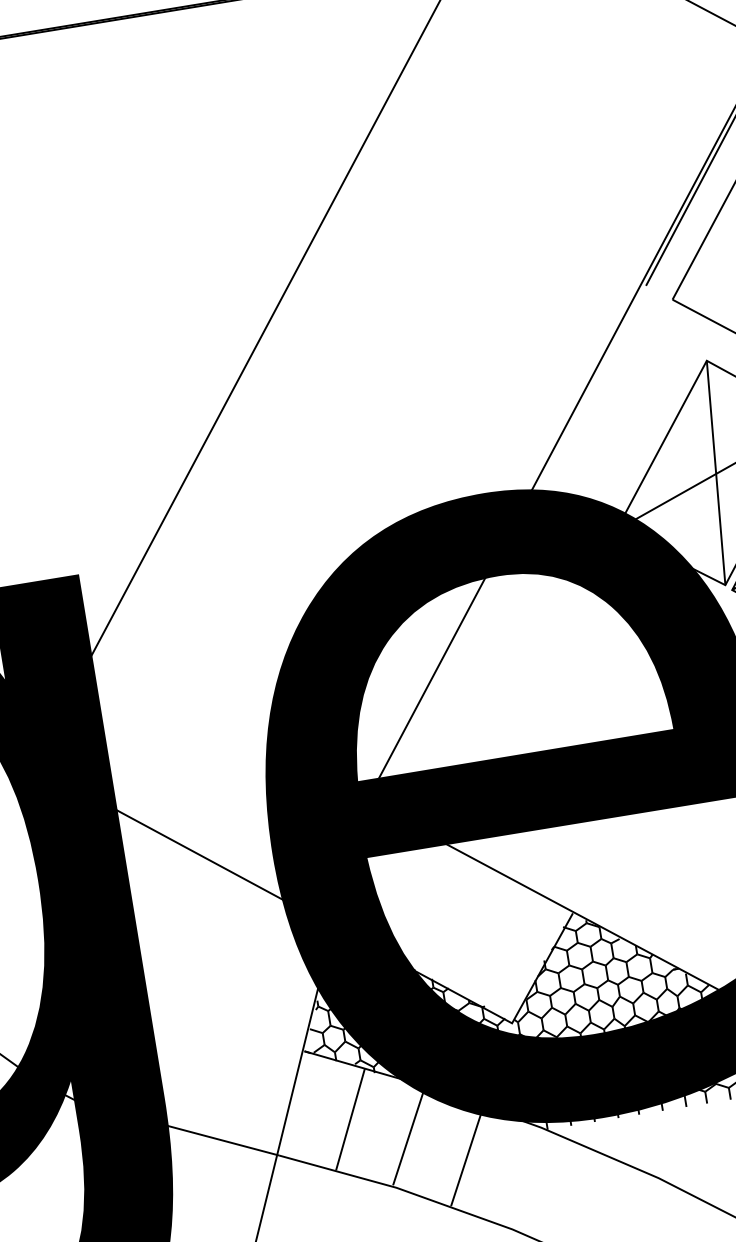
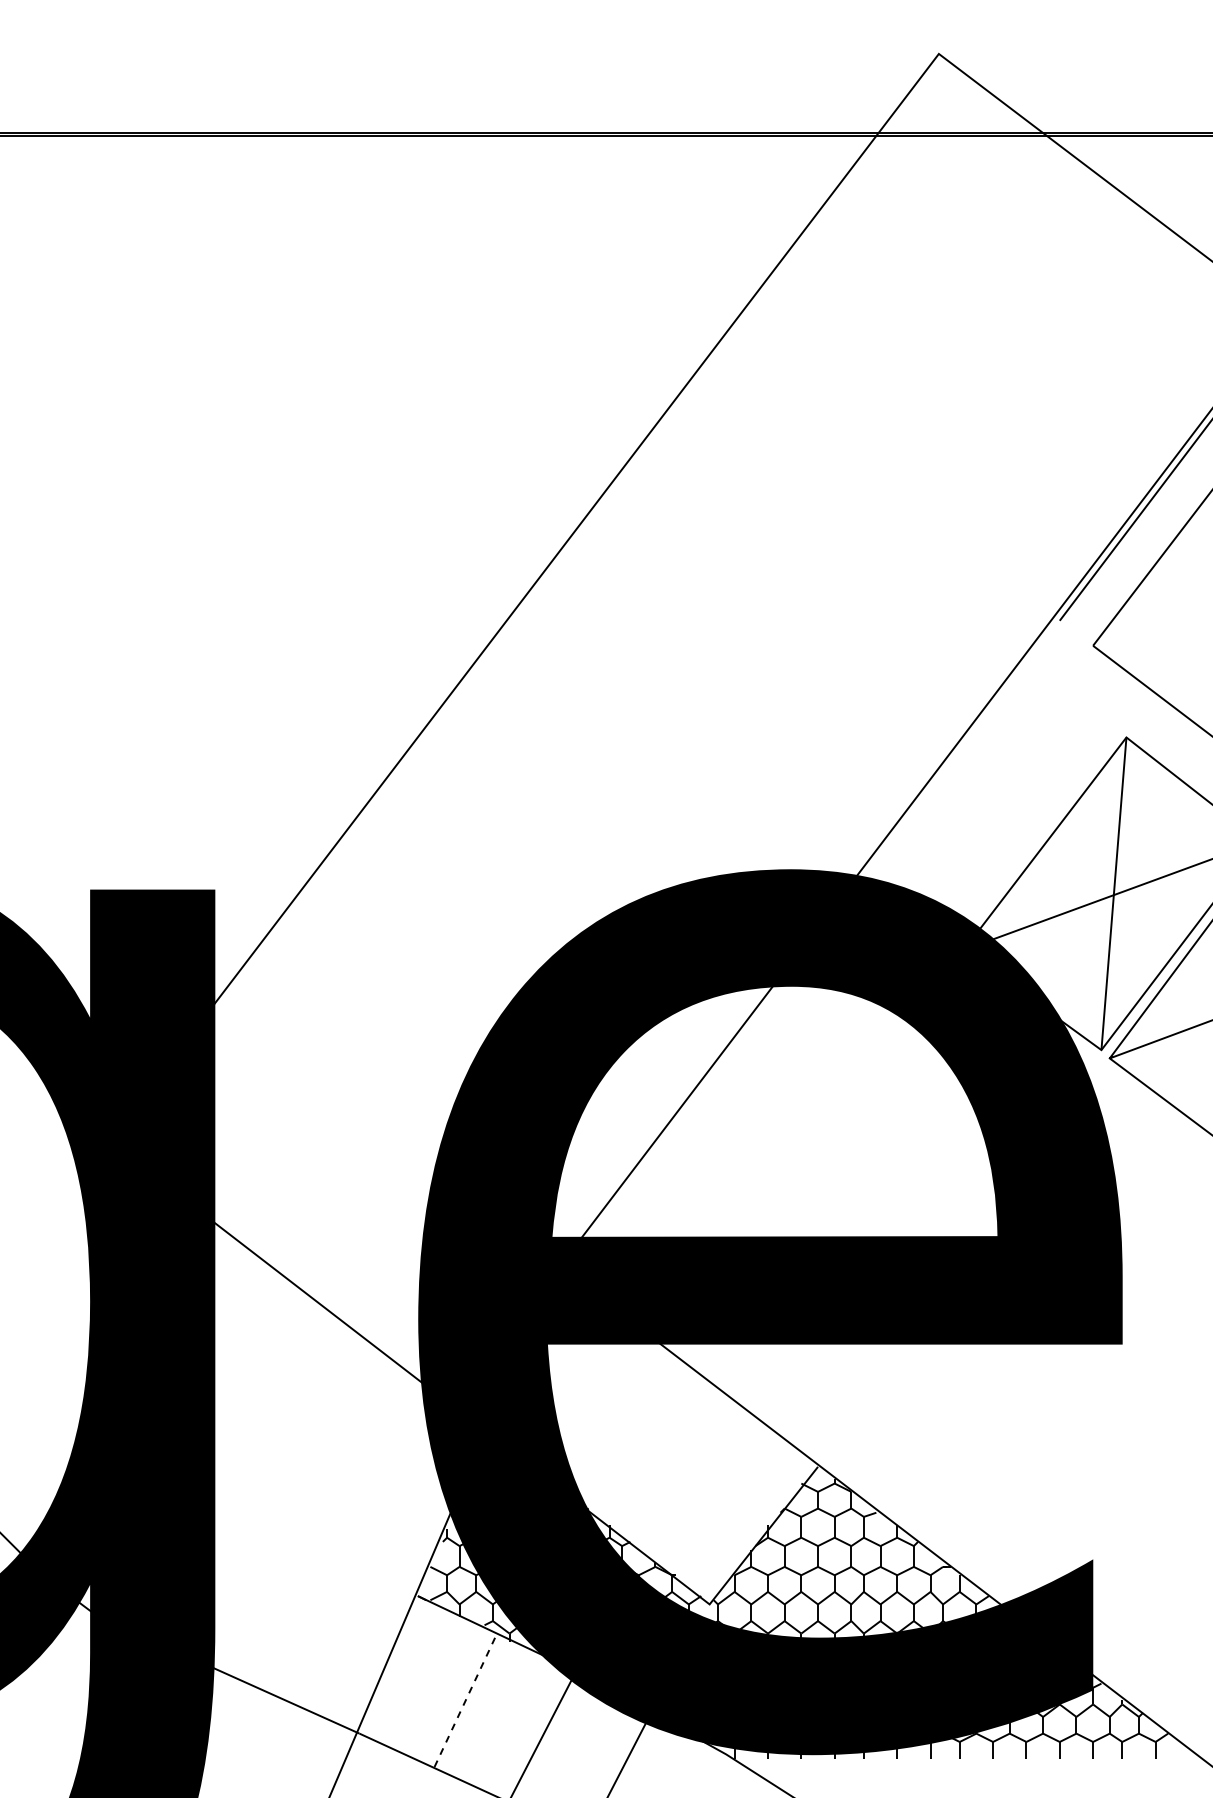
line: (350, 1119) -> (465, 1700), solid -> dashed

